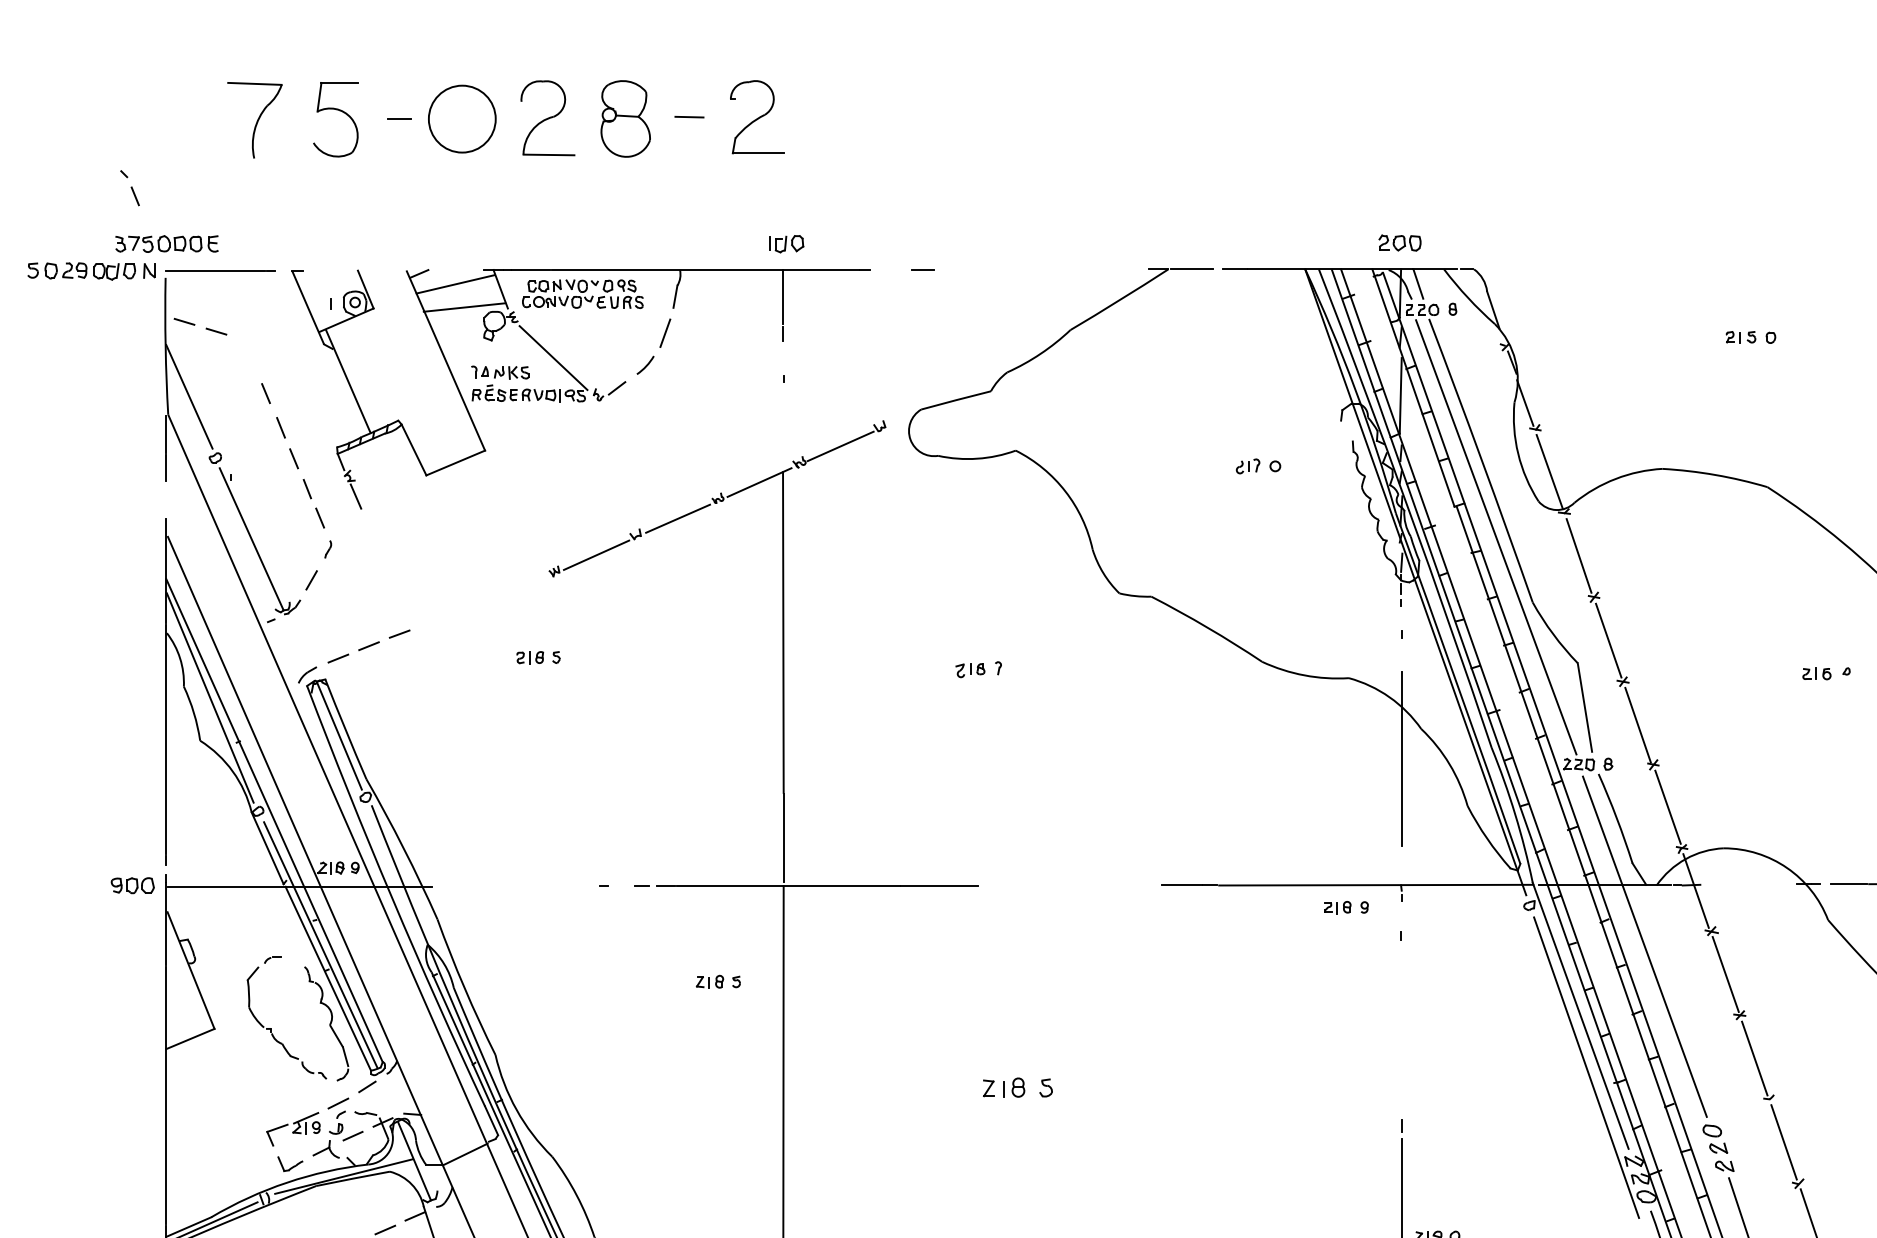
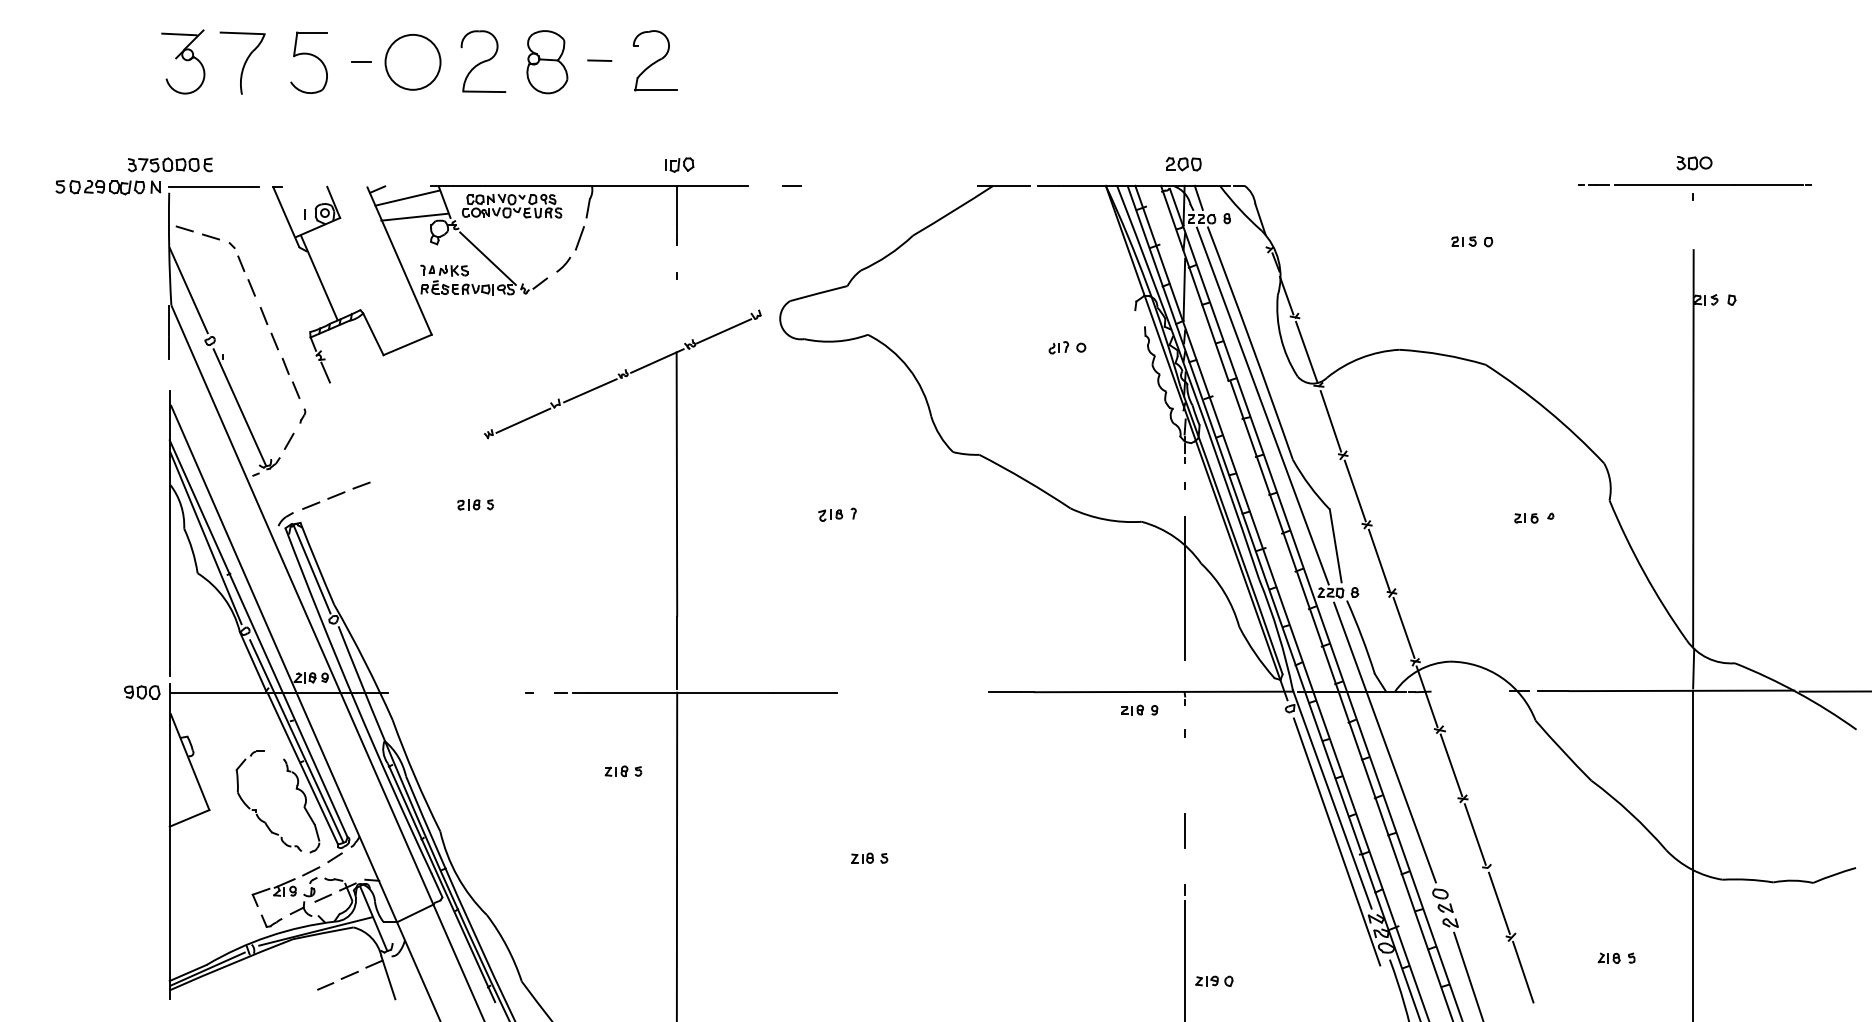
part: (183, 118) -> (183, 61), added
part: (129, 187) -> (236, 256), moved
line: (1400, 1053) -> (1184, 830), added
part: (1017, 1086) -> (869, 857), size x0.62

